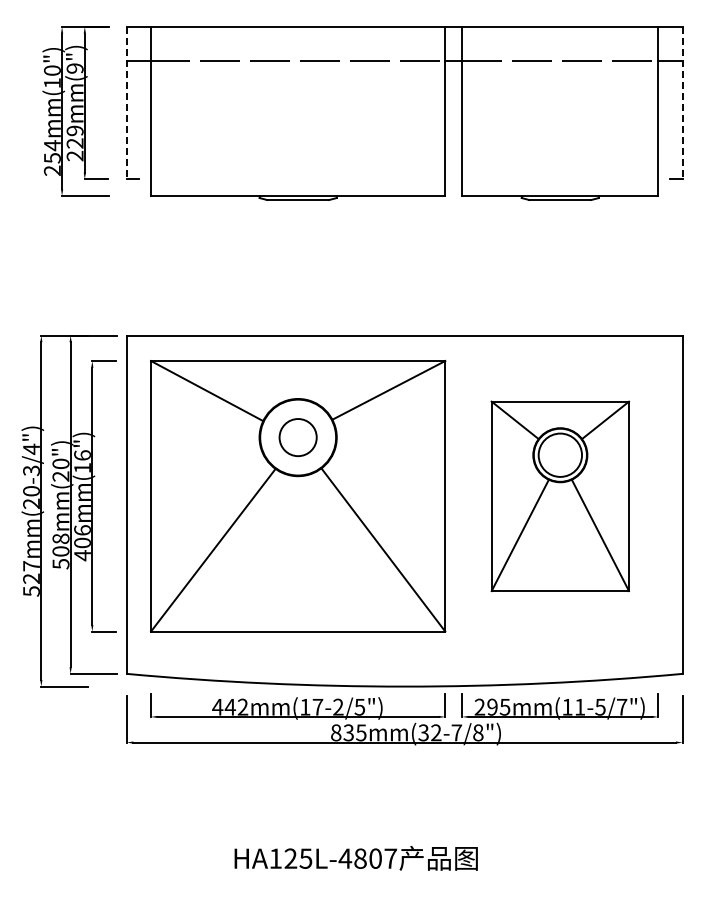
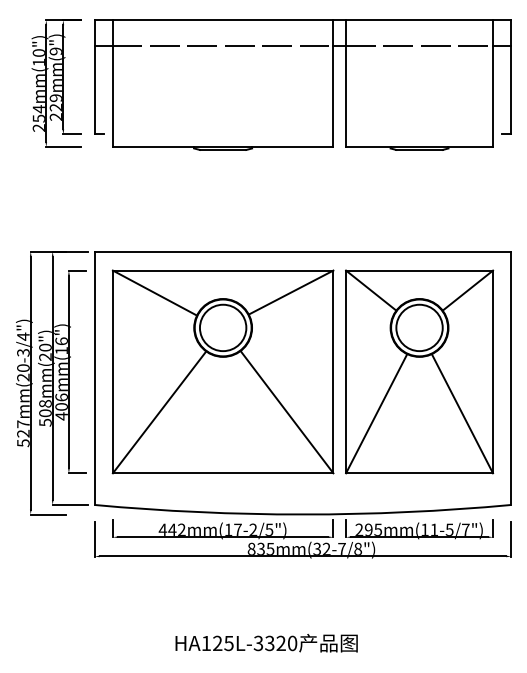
line: (126, 103) -> (94, 77), dashed -> solid
line: (682, 103) -> (511, 77), dashed -> solid
circle: (298, 437) -> (223, 327), size x1.67
part: (560, 496) -> (419, 372), size x1.43
text: (367, 858) -> (275, 643), HA125L-4807 -> HA125L-3320

